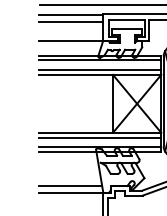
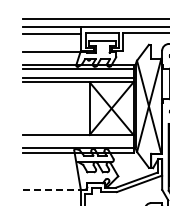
line: (99, 137) -> (77, 139), removed
line: (69, 186) -> (50, 183), removed
line: (72, 192) -> (52, 189), solid -> dashed

